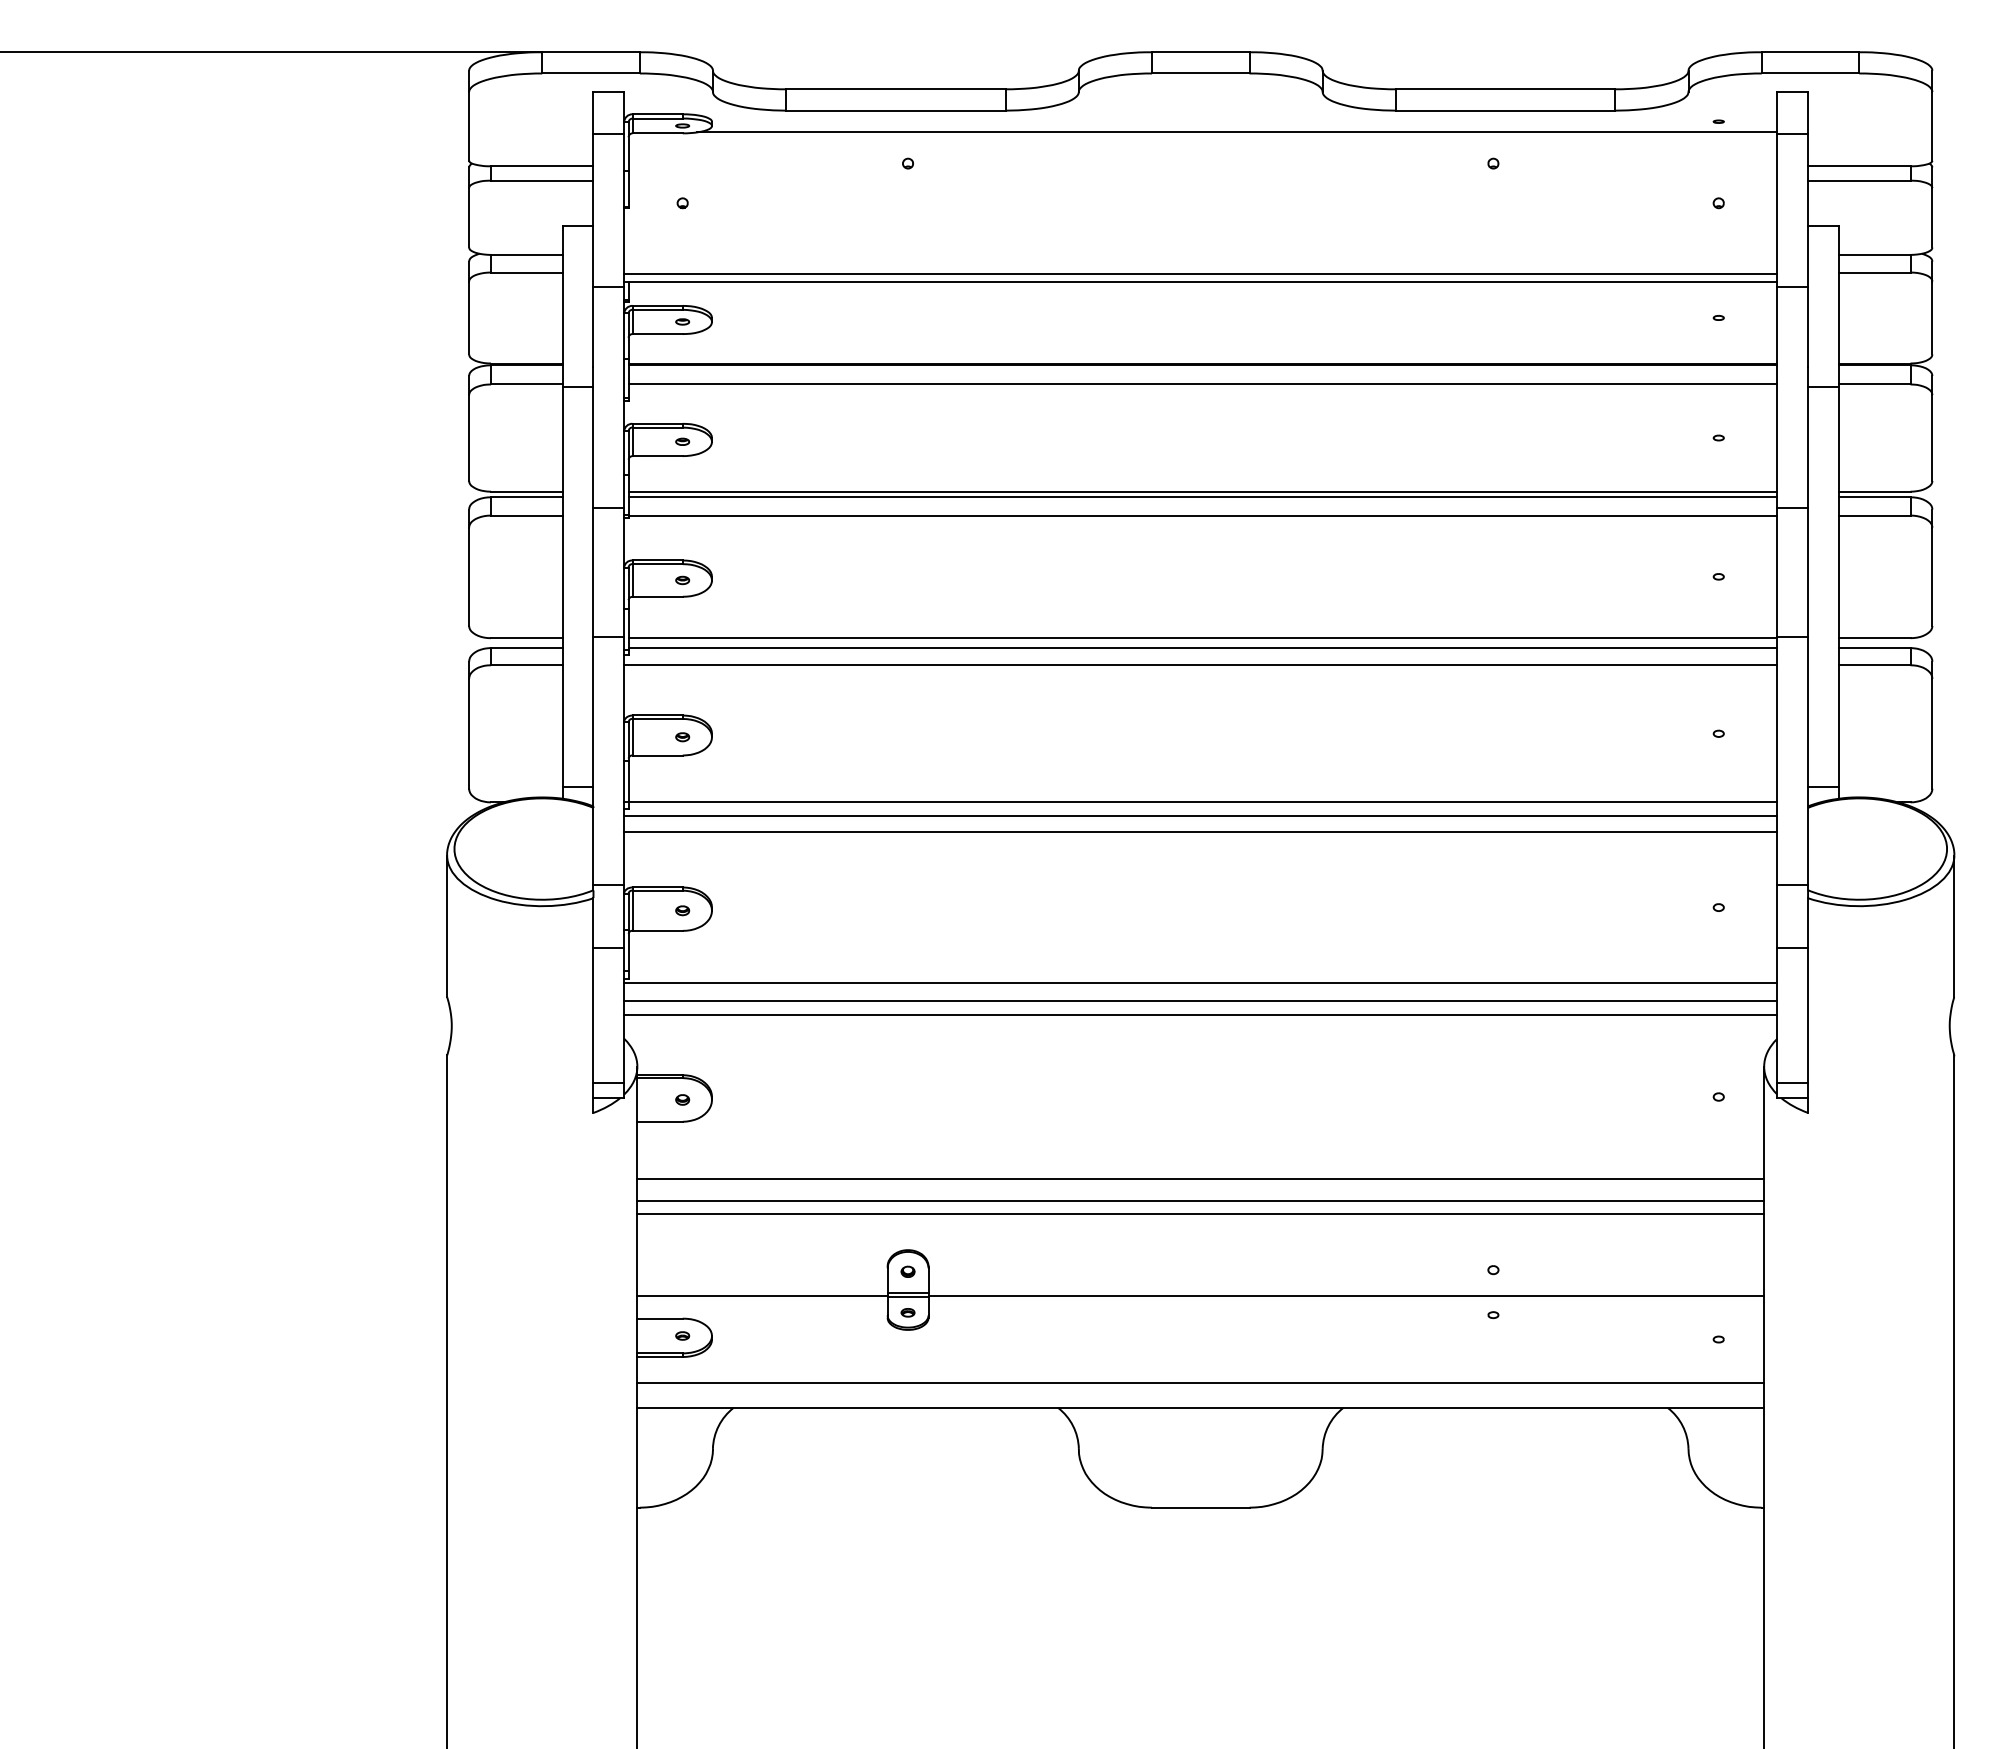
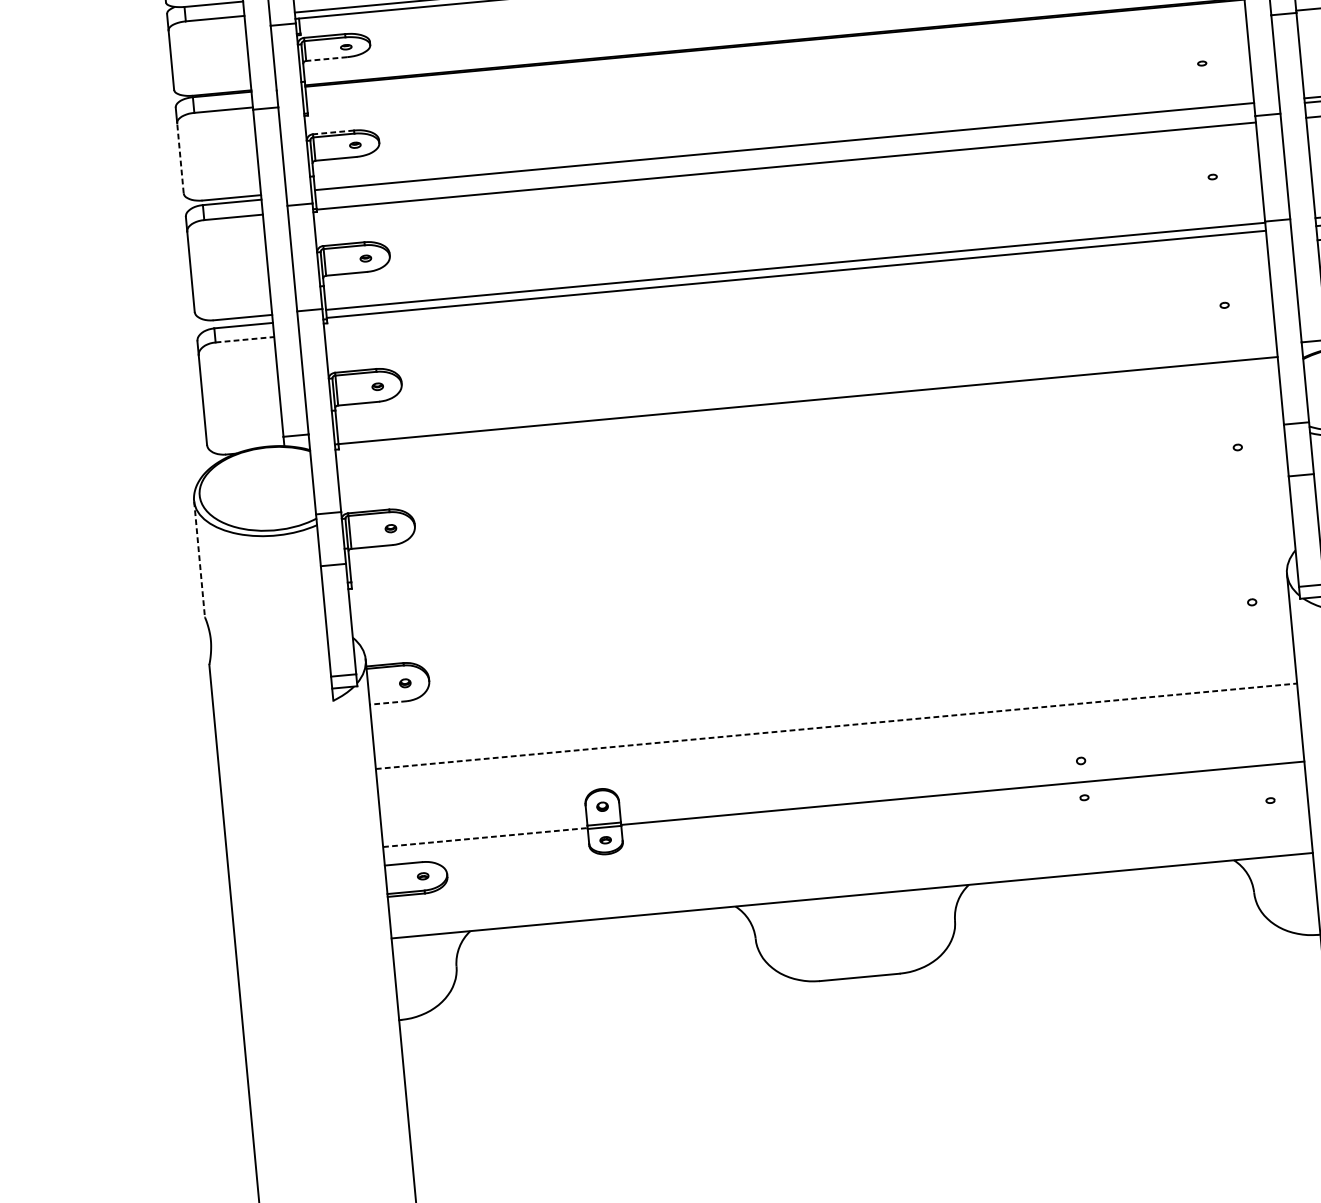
line: (657, 334) -> (326, 59), solid -> dashed
line: (1202, 384) -> (776, 58), removed
line: (657, 423) -> (333, 132), solid -> dashed
line: (469, 438) -> (180, 158), solid -> dashed
line: (1202, 497) -> (784, 151), removed
line: (526, 665) -> (244, 339), solid -> dashed
line: (1200, 665) -> (795, 288), removed
line: (1200, 816) -> (807, 412), removed
line: (1200, 832) -> (808, 425), removed
line: (447, 926) -> (199, 559), solid -> dashed
line: (1200, 983) -> (819, 548), removed
line: (1200, 1000) -> (821, 562), removed
line: (1200, 1015) -> (822, 575), removed
line: (660, 1121) -> (388, 702), solid -> dashed
line: (1200, 1178) -> (834, 708), removed
line: (1201, 1200) -> (837, 726), solid -> dashed
line: (1200, 1213) -> (837, 736), removed
line: (763, 1295) -> (486, 837), solid -> dashed
line: (1200, 1383) -> (850, 875), removed

